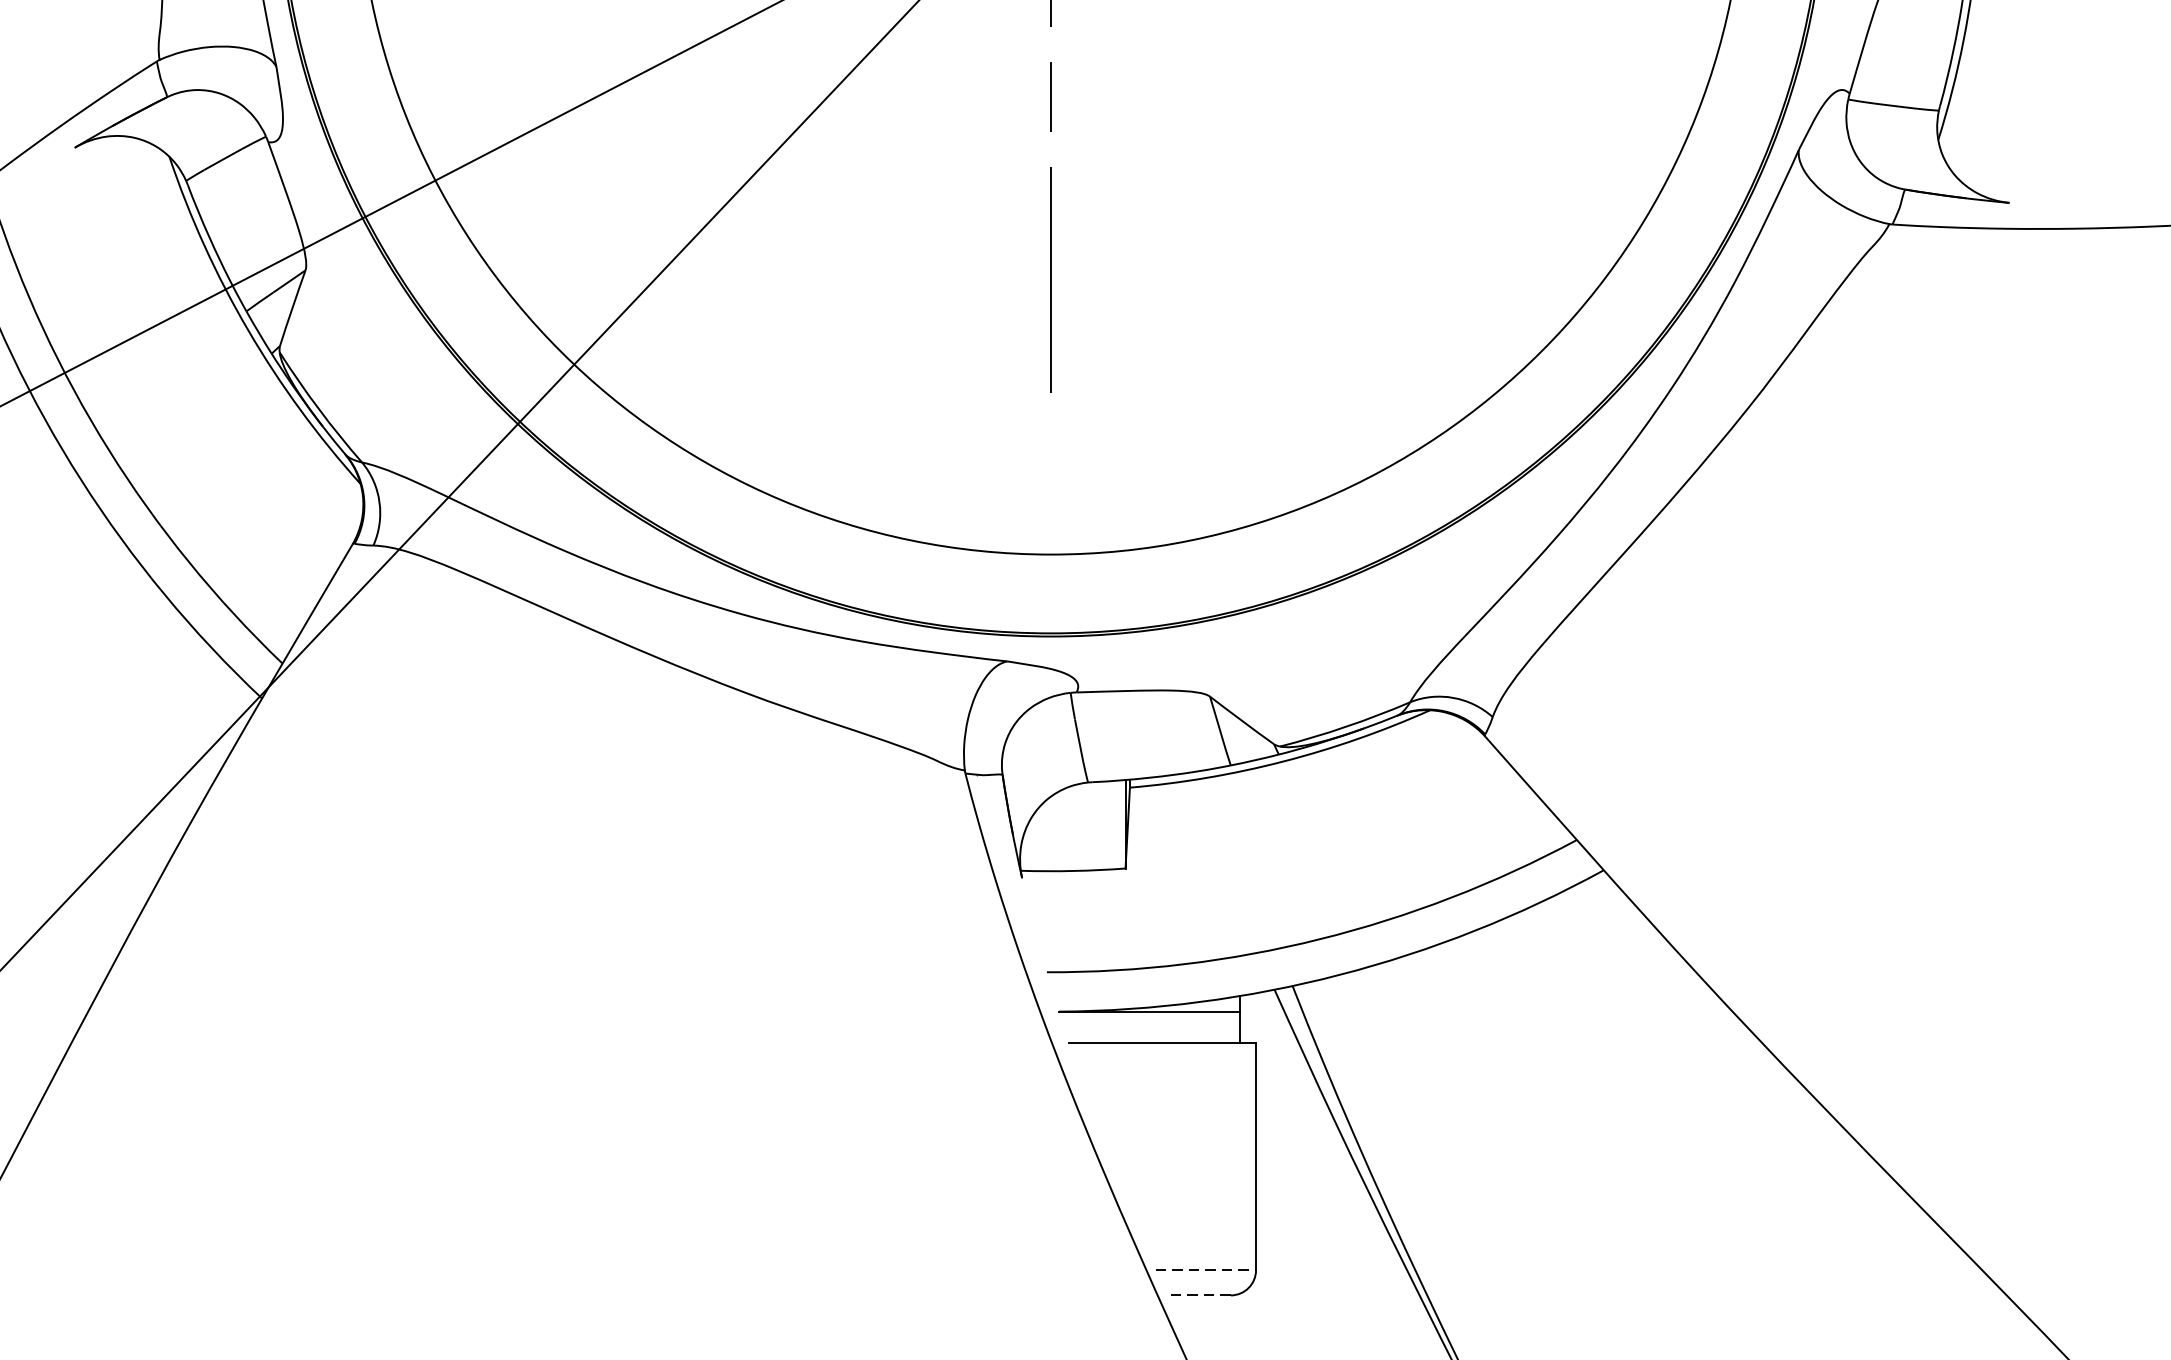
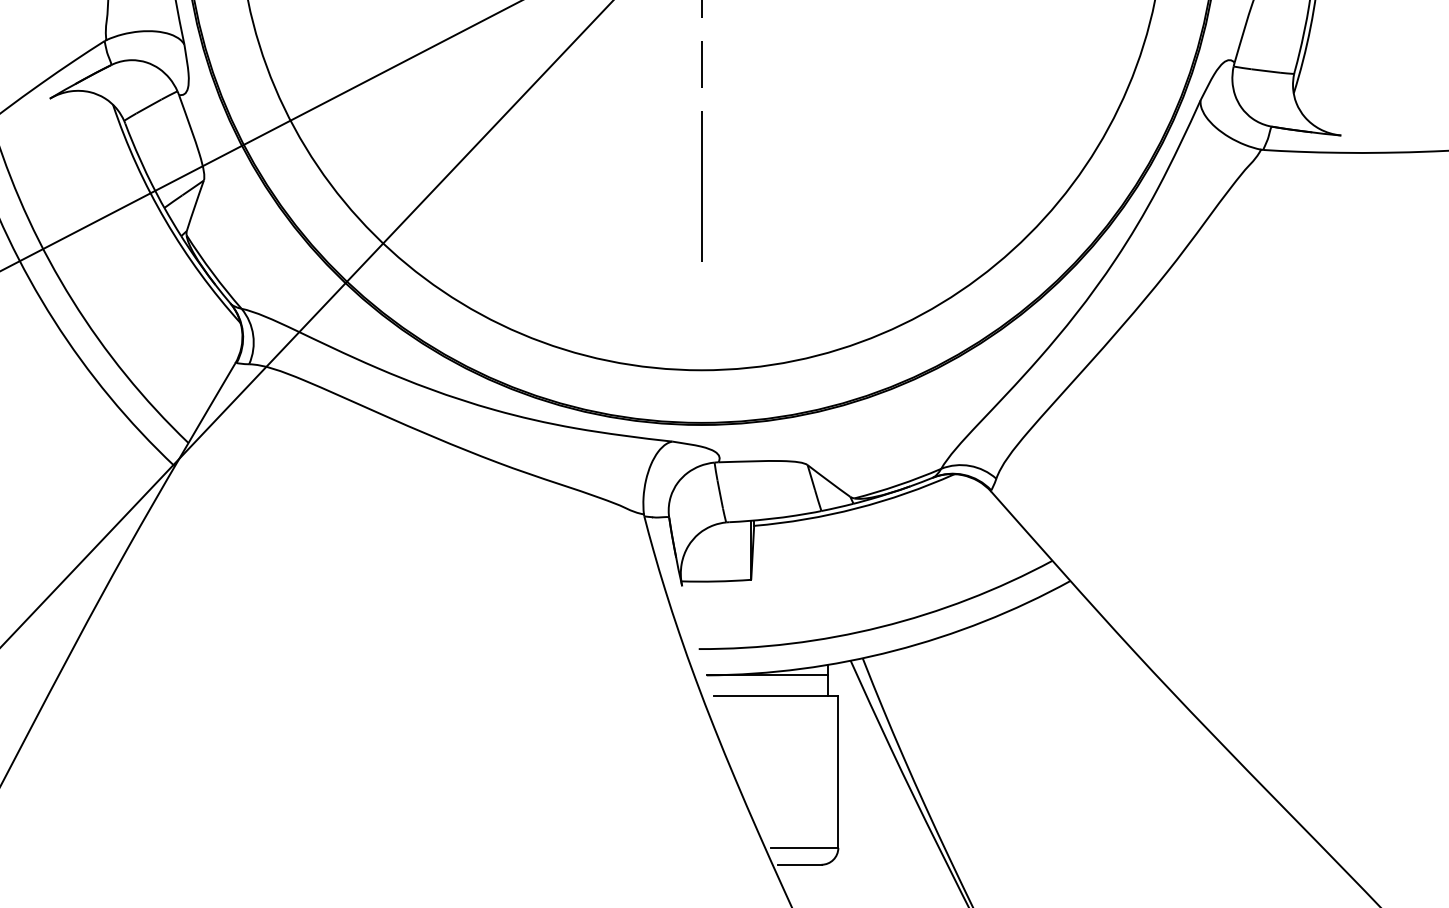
line: (1206, 1269) -> (805, 847), dashed -> solid
line: (1197, 1294) -> (799, 864), dashed -> solid

